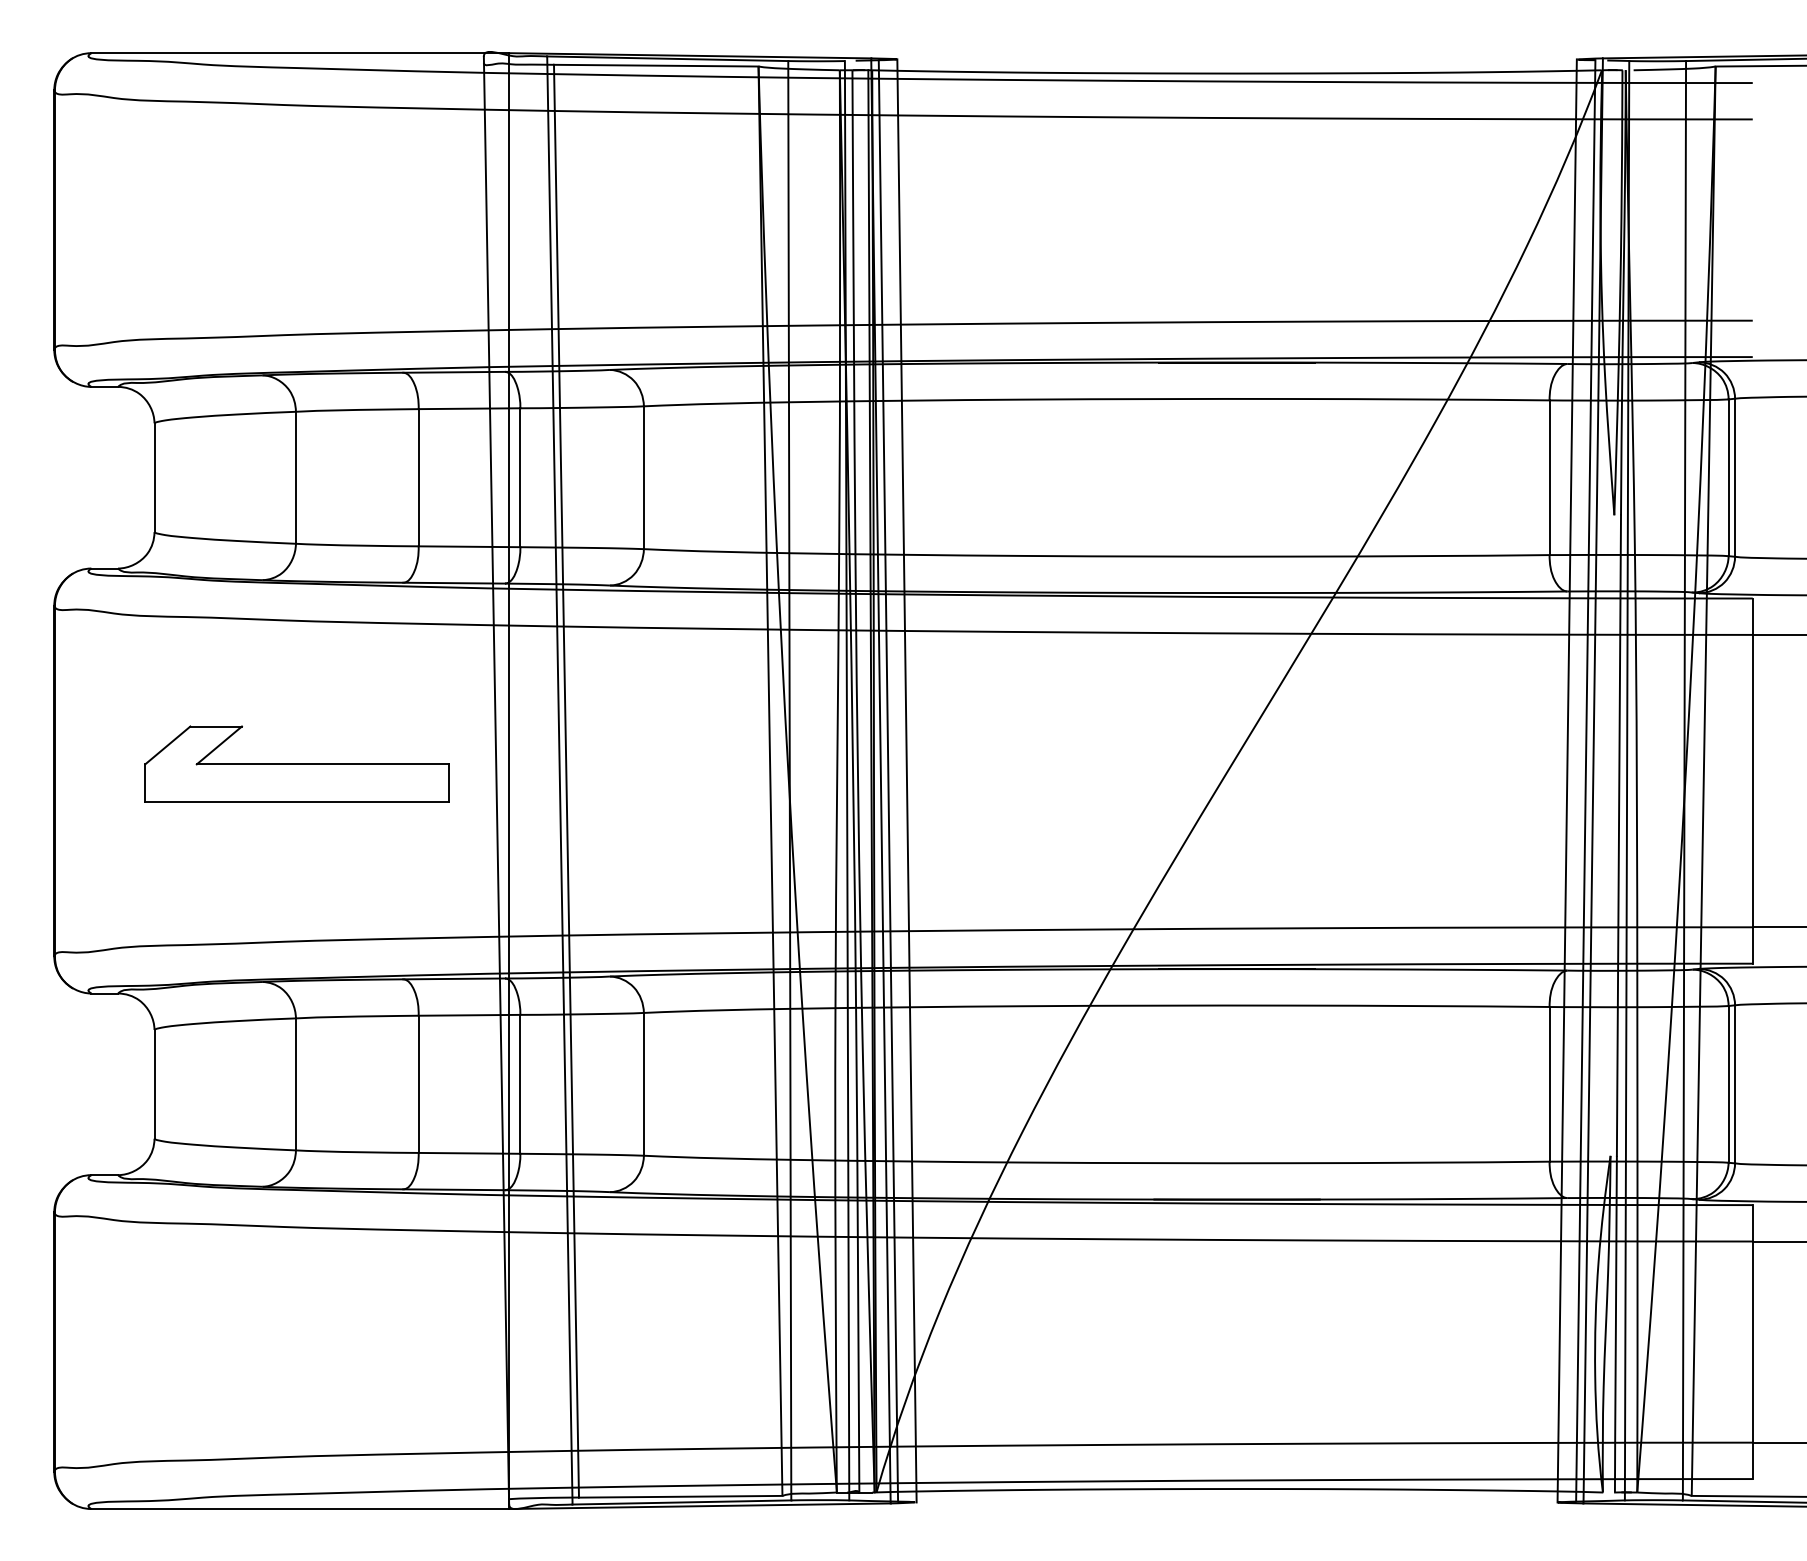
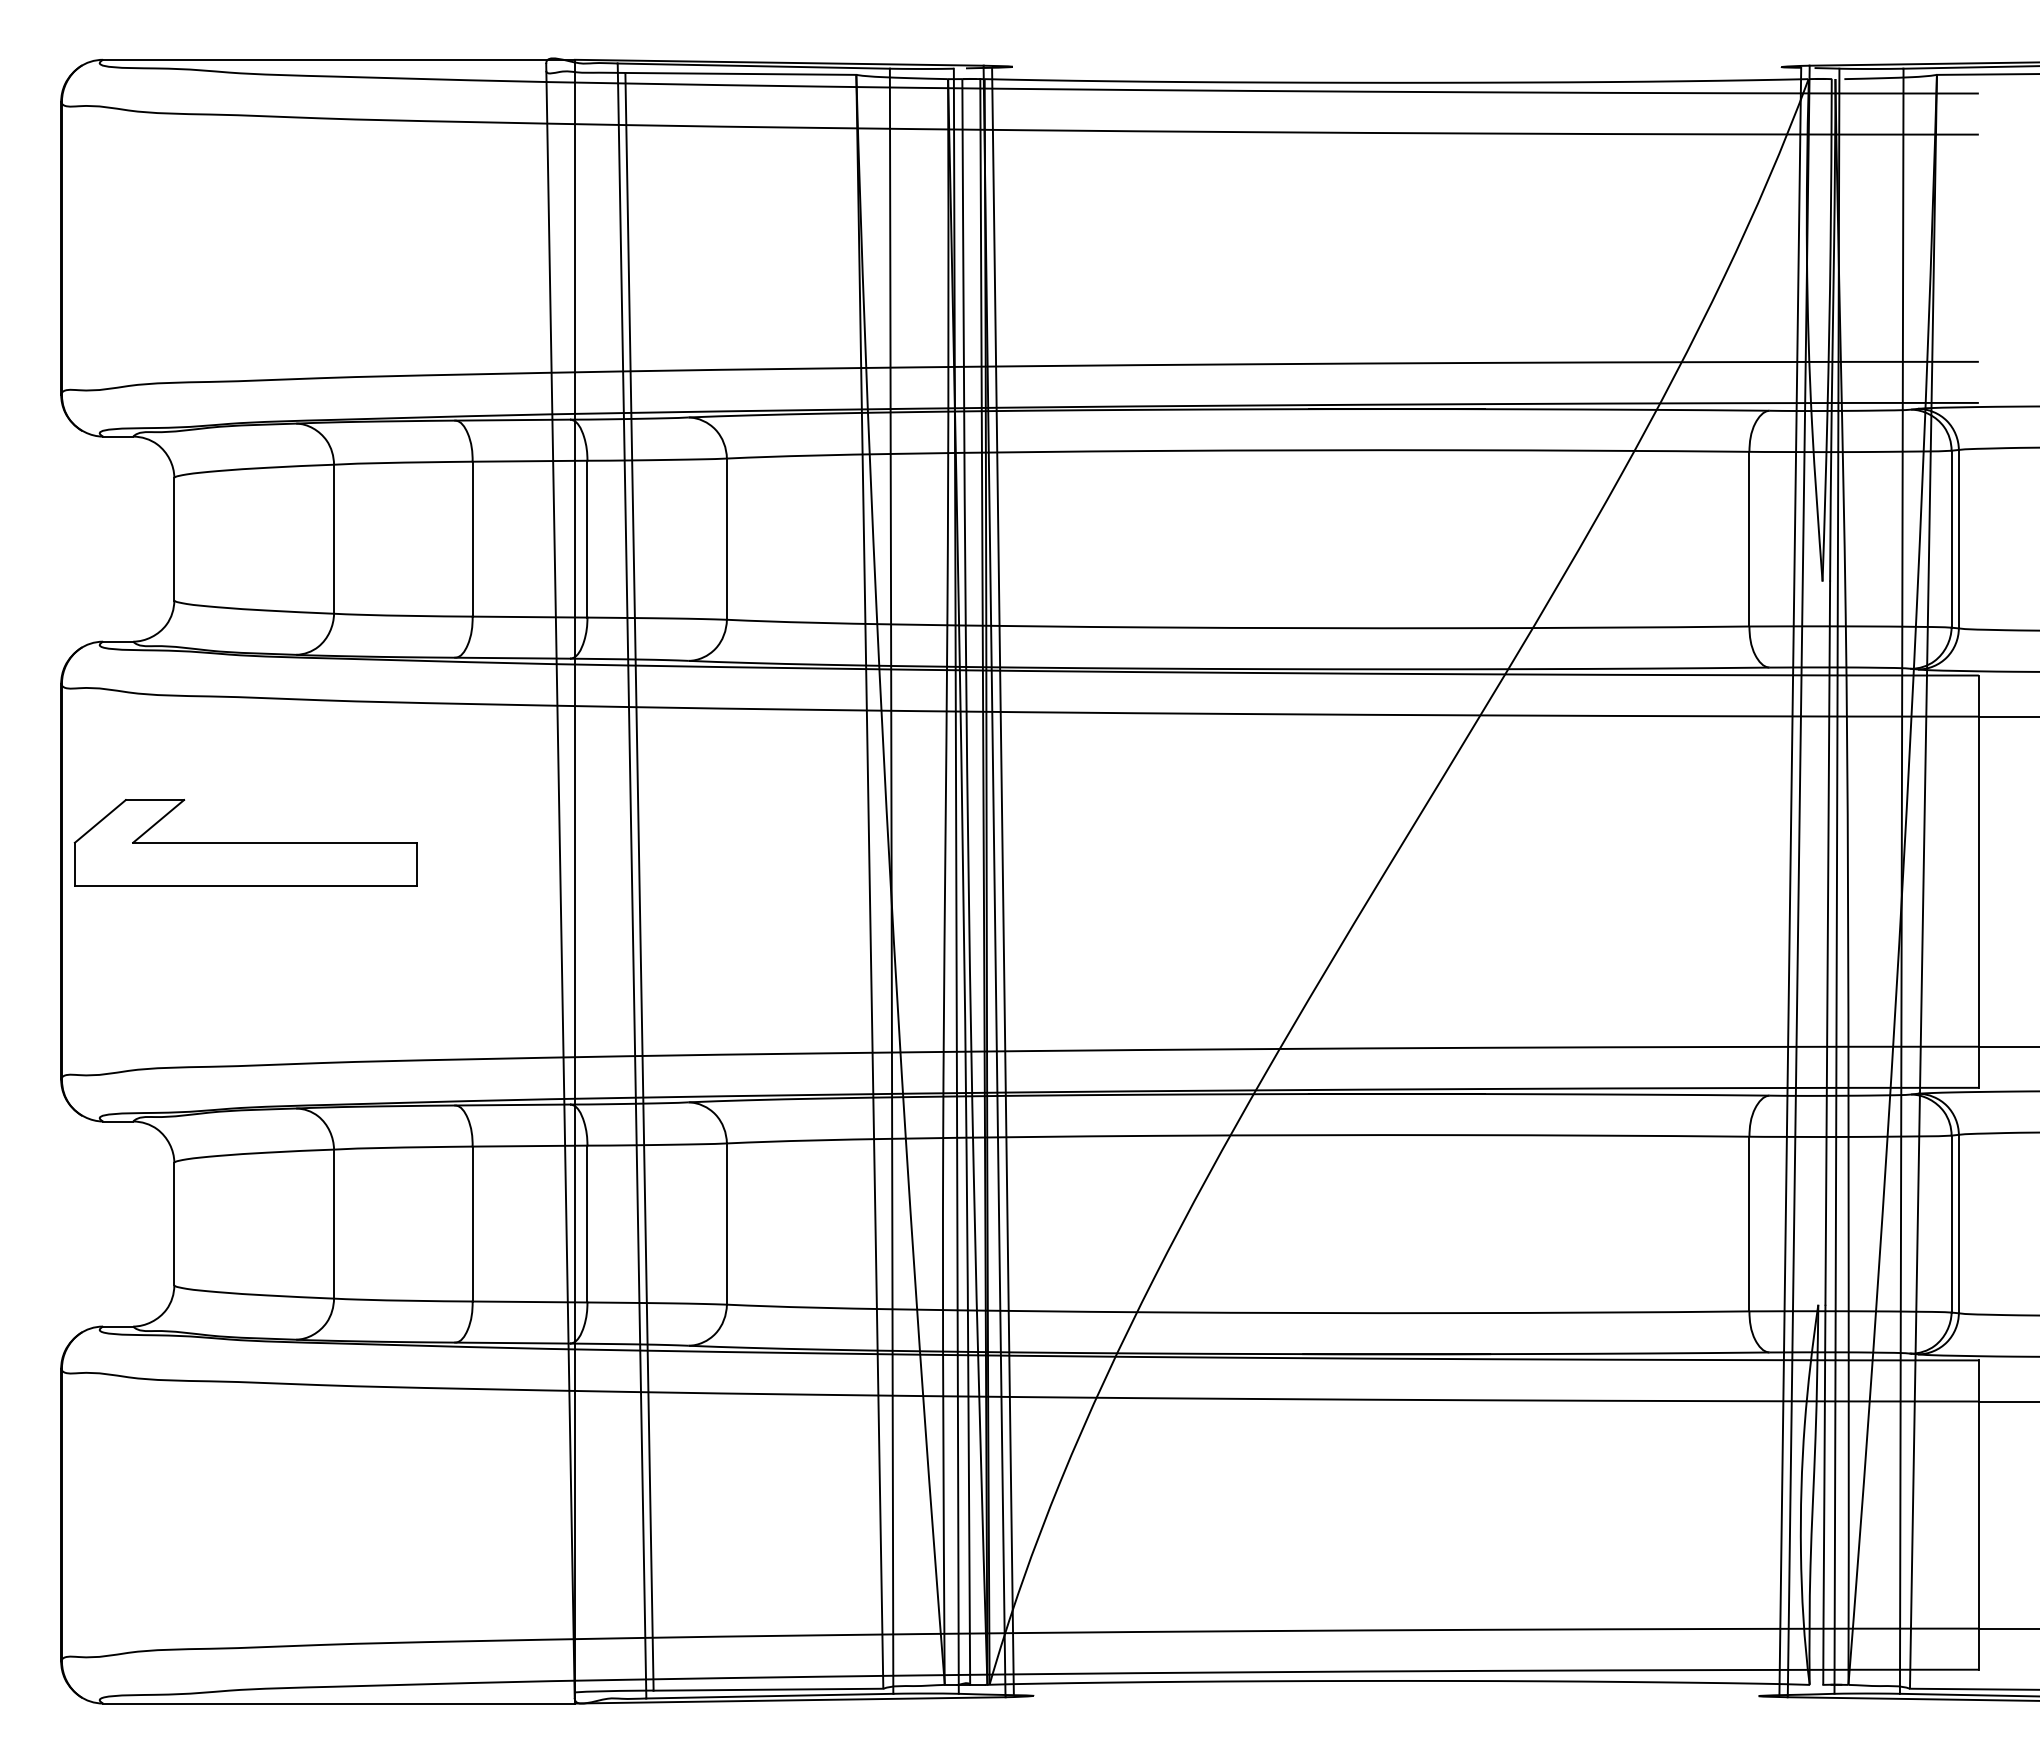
part: (296, 764) -> (245, 842), moved
line: (906, 780) -> (1023, 881), removed
line: (1567, 780) -> (1769, 881), removed

